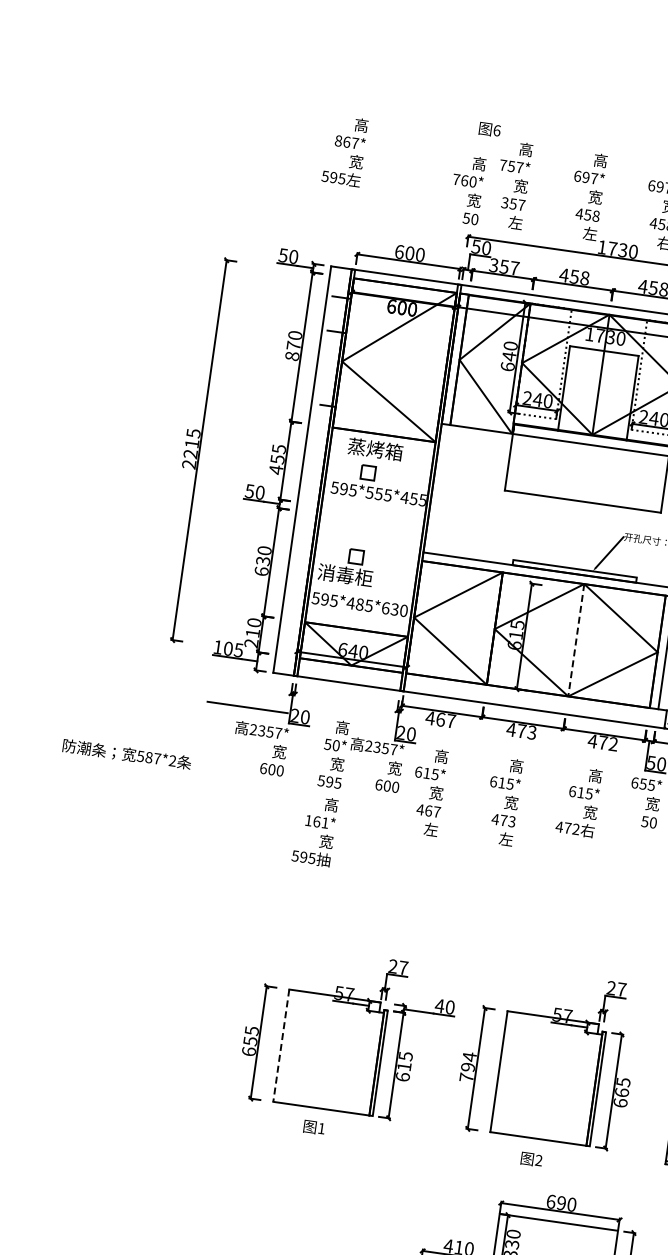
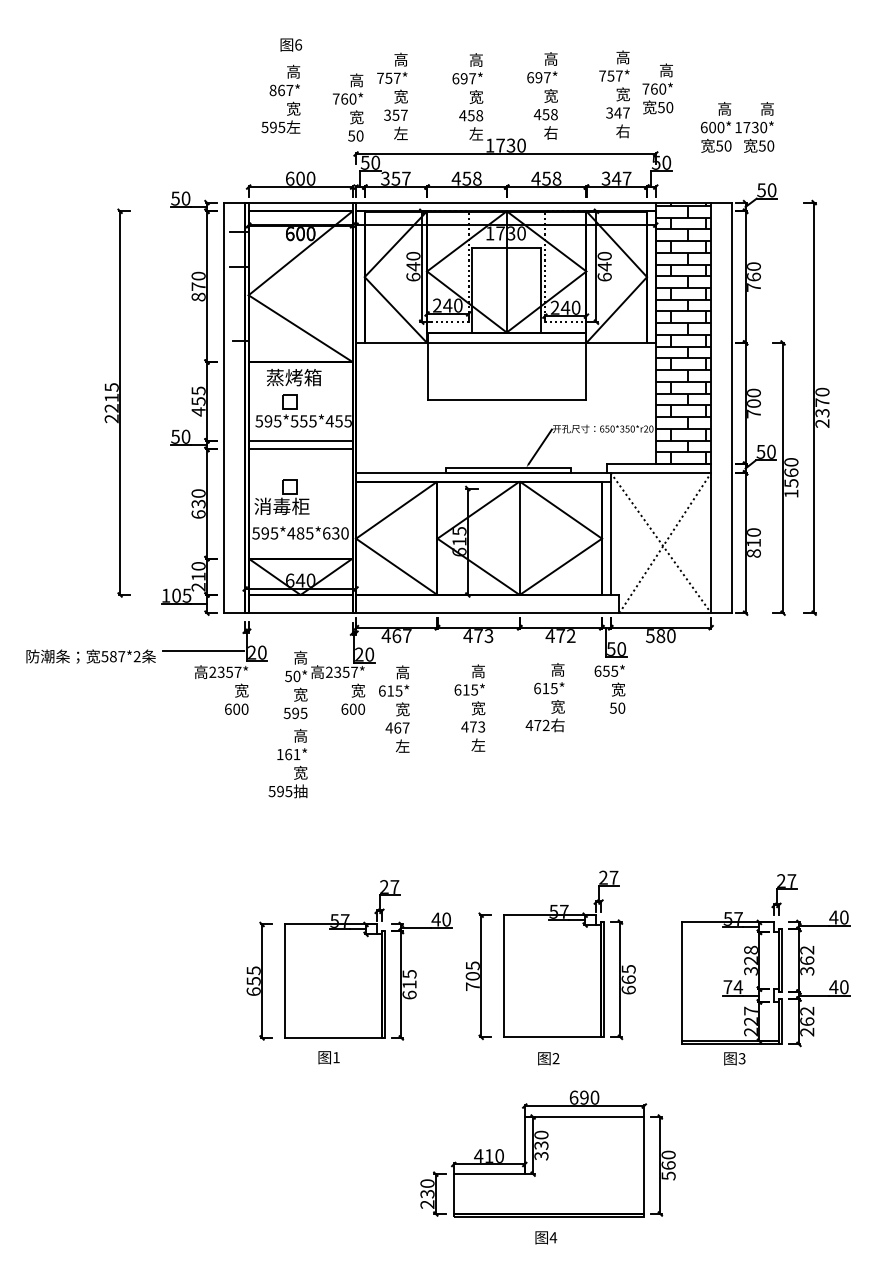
text: (490, 129) -> (291, 44), moved
text: (344, 149) -> (280, 98), moved
line: (373, 512) -> (300, 440), added
line: (371, 521) -> (300, 449), added
line: (576, 640) -> (519, 538), dashed -> solid
text: (126, 754) -> (90, 656), moved
line: (280, 1045) -> (284, 981), dashed -> solid
text: (468, 1061) -> (472, 970), 794 -> 705

